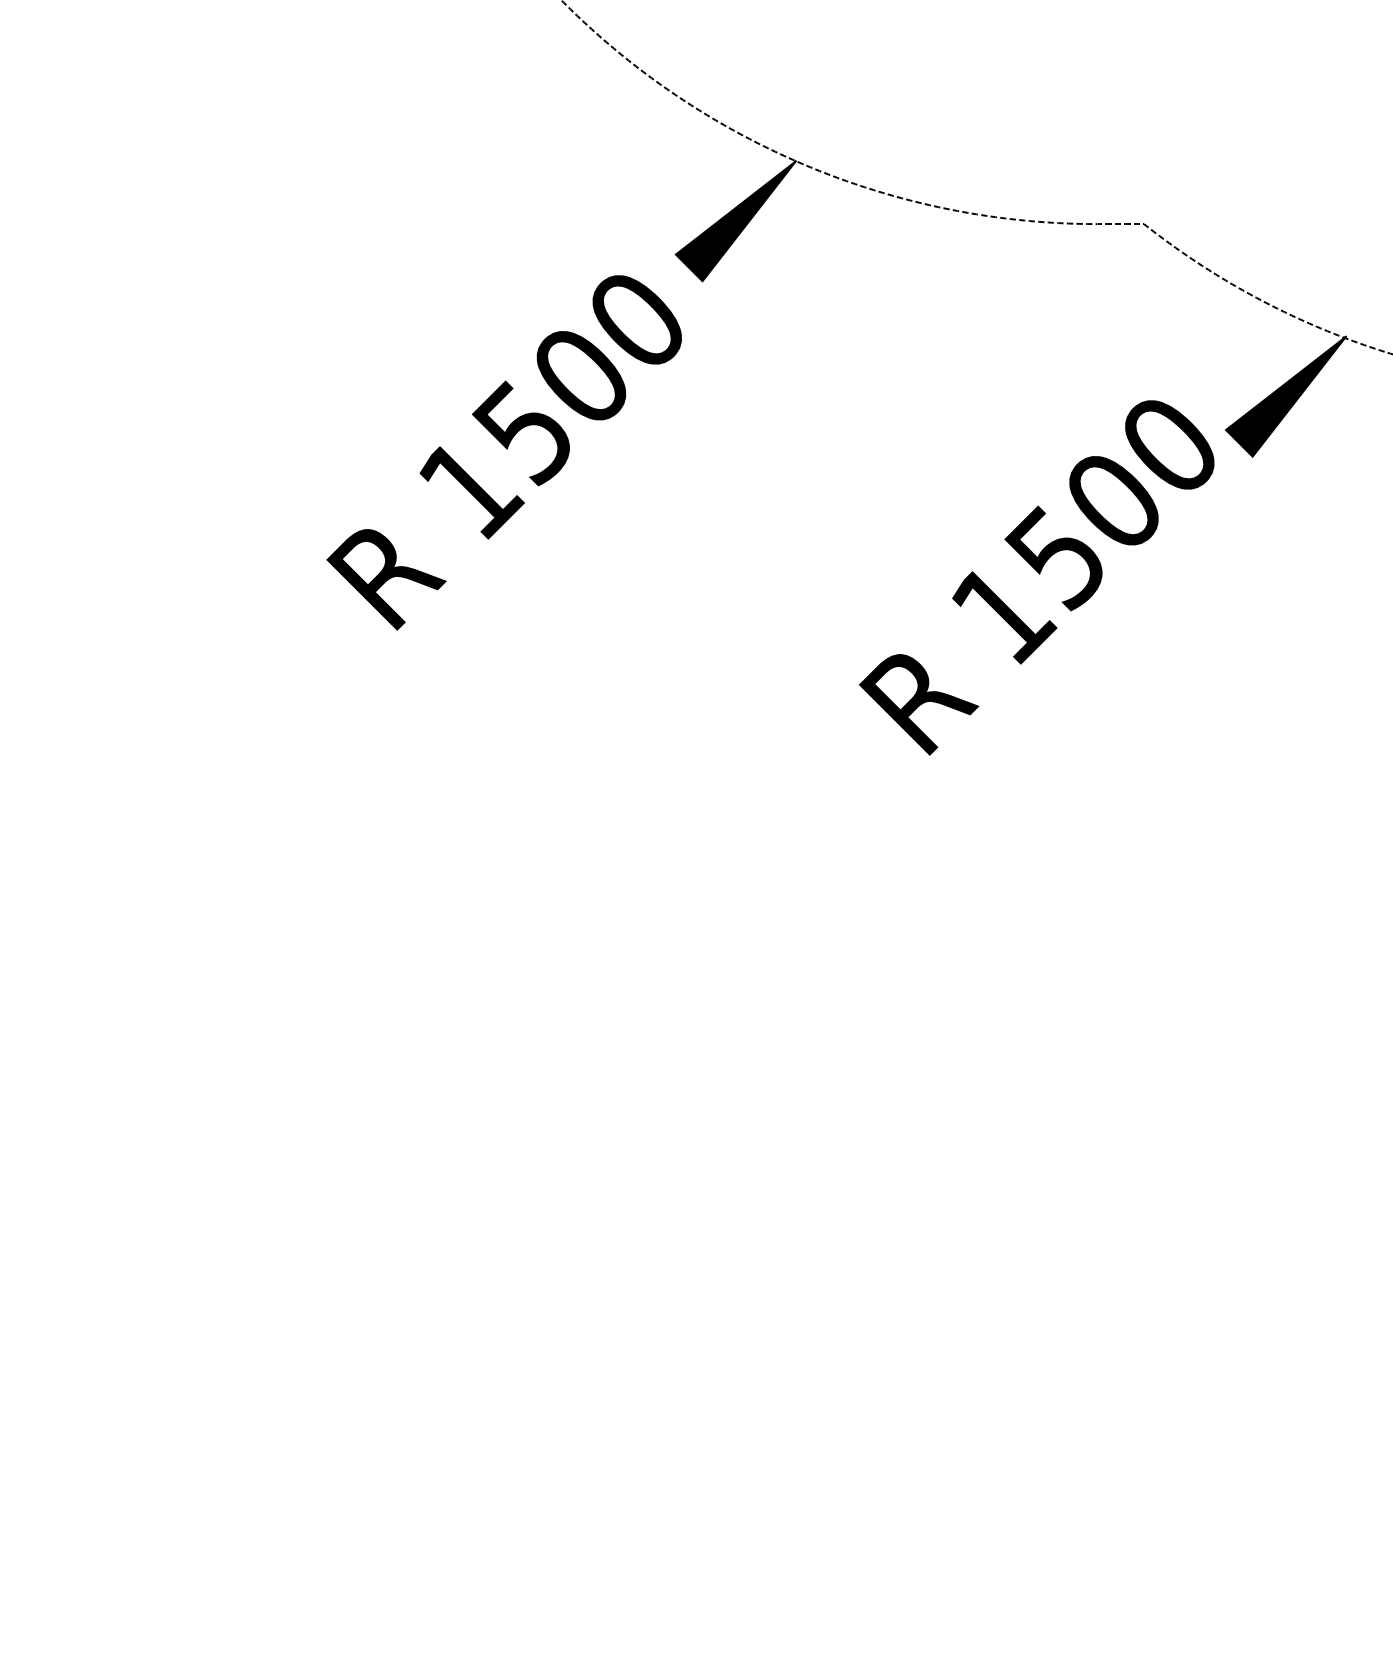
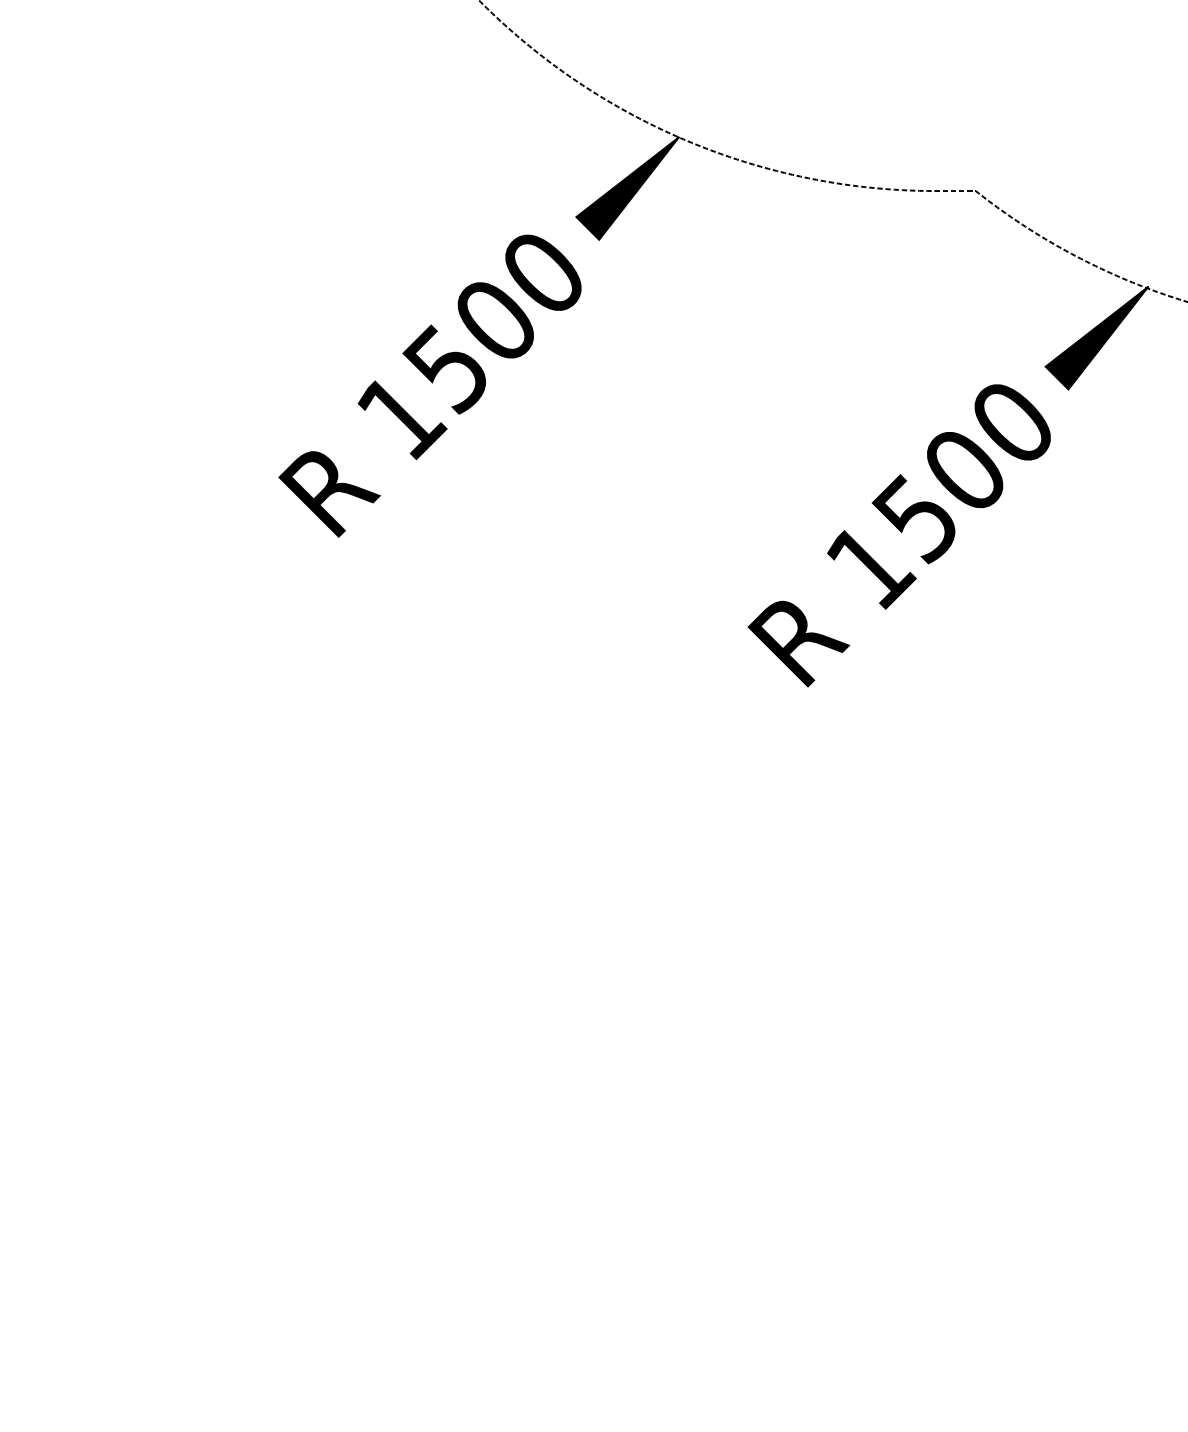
text: (1035, 577) -> (898, 535), moved

